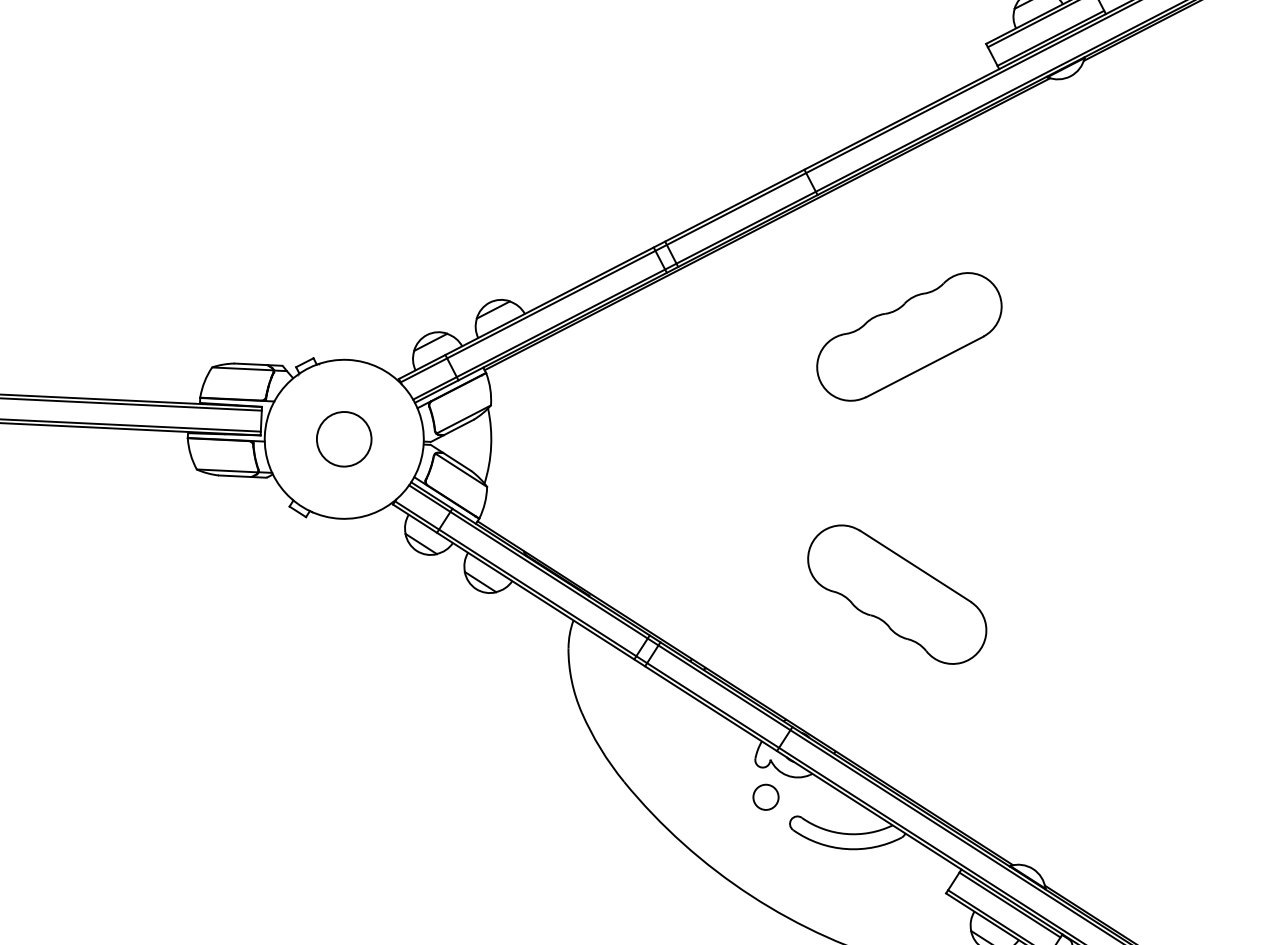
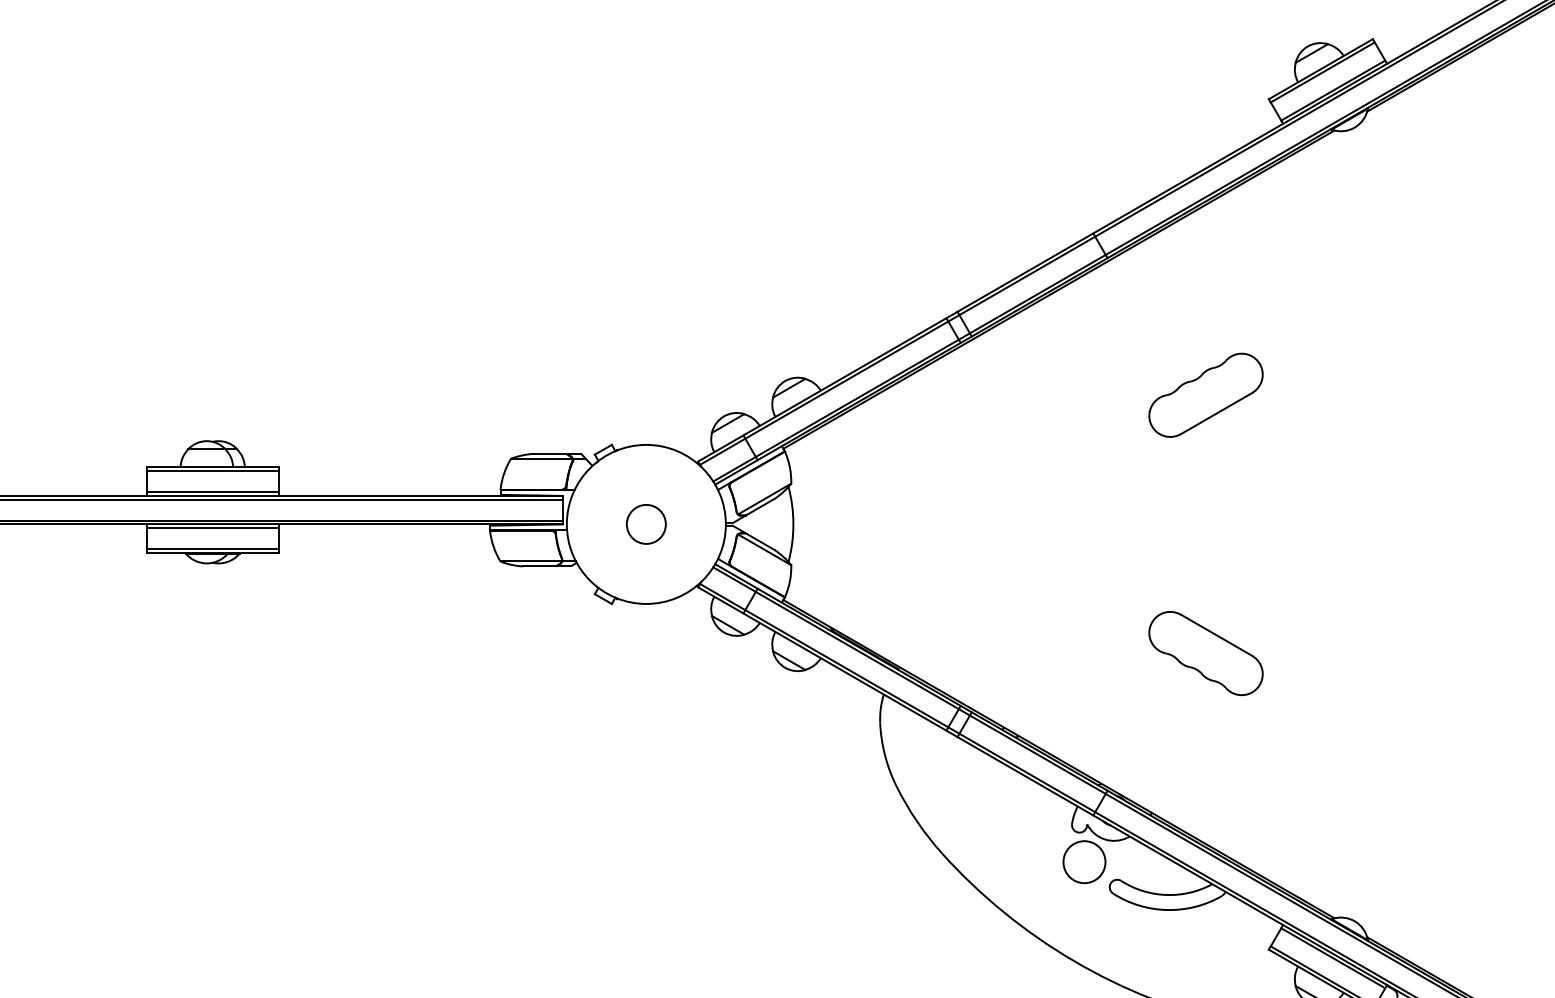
part: (908, 335) -> (1205, 394), size x0.62
circle: (344, 439) -> (646, 524), size x0.71
part: (896, 594) -> (1205, 653), size x0.62
circle: (766, 797) -> (1084, 862), size x1.67

